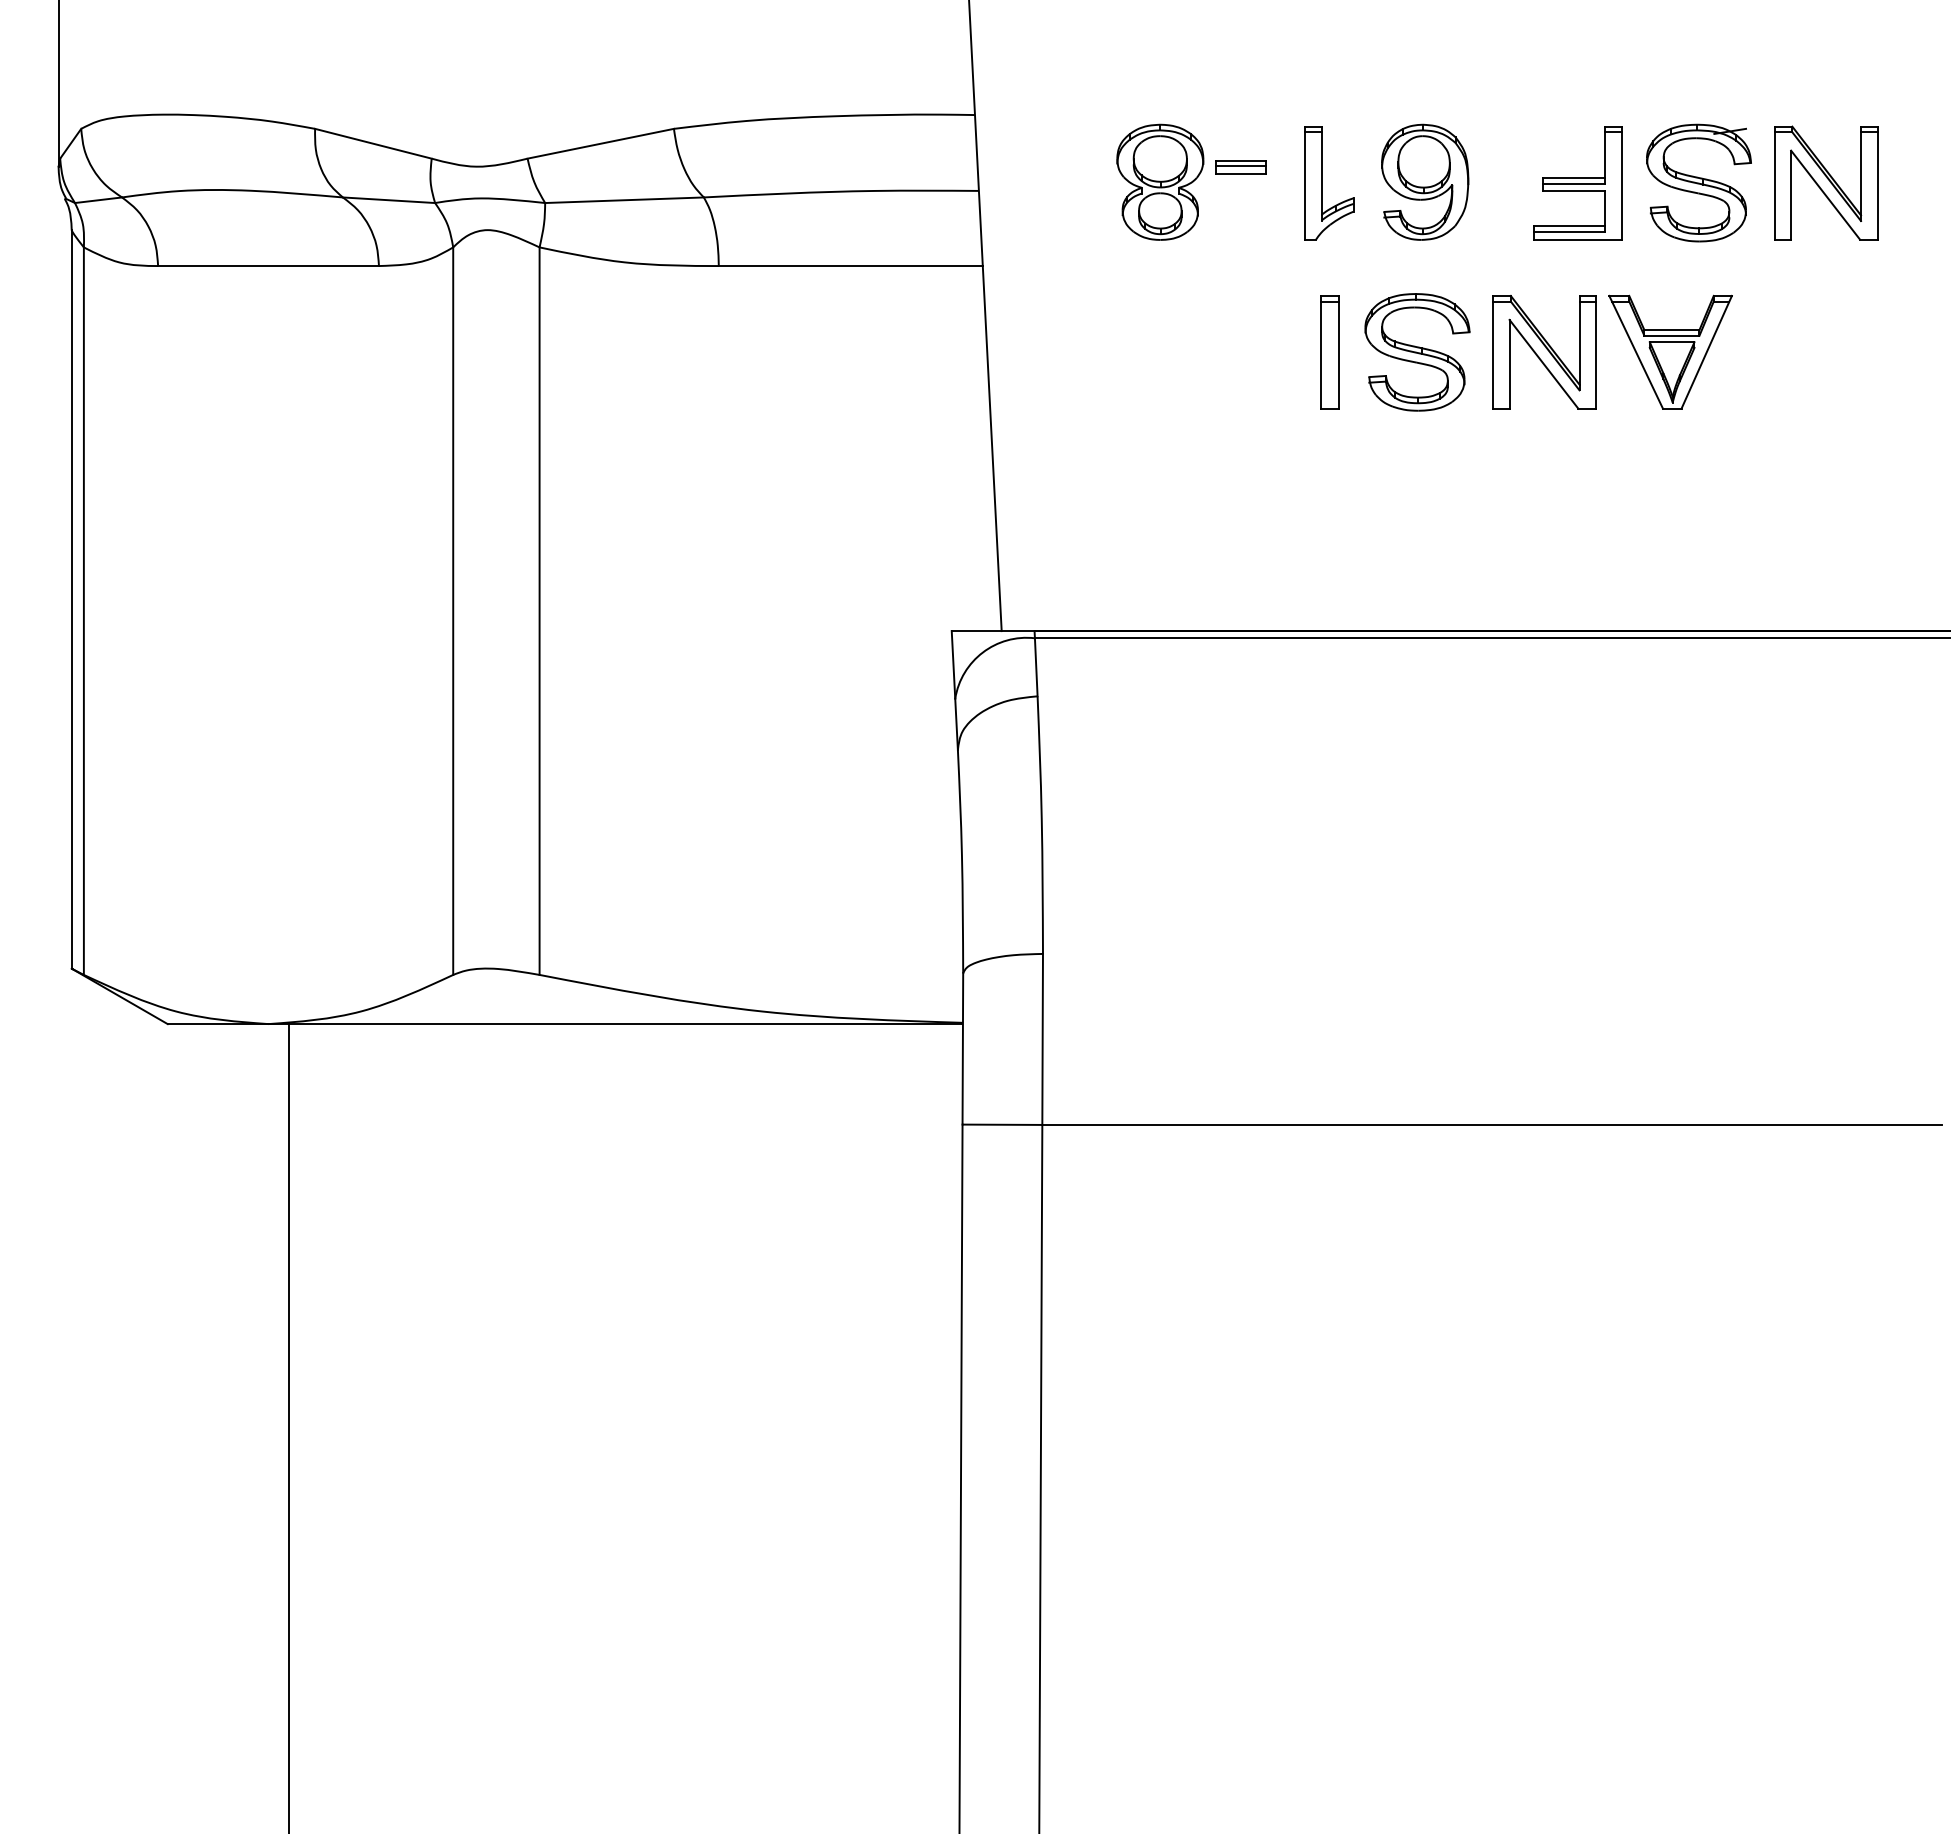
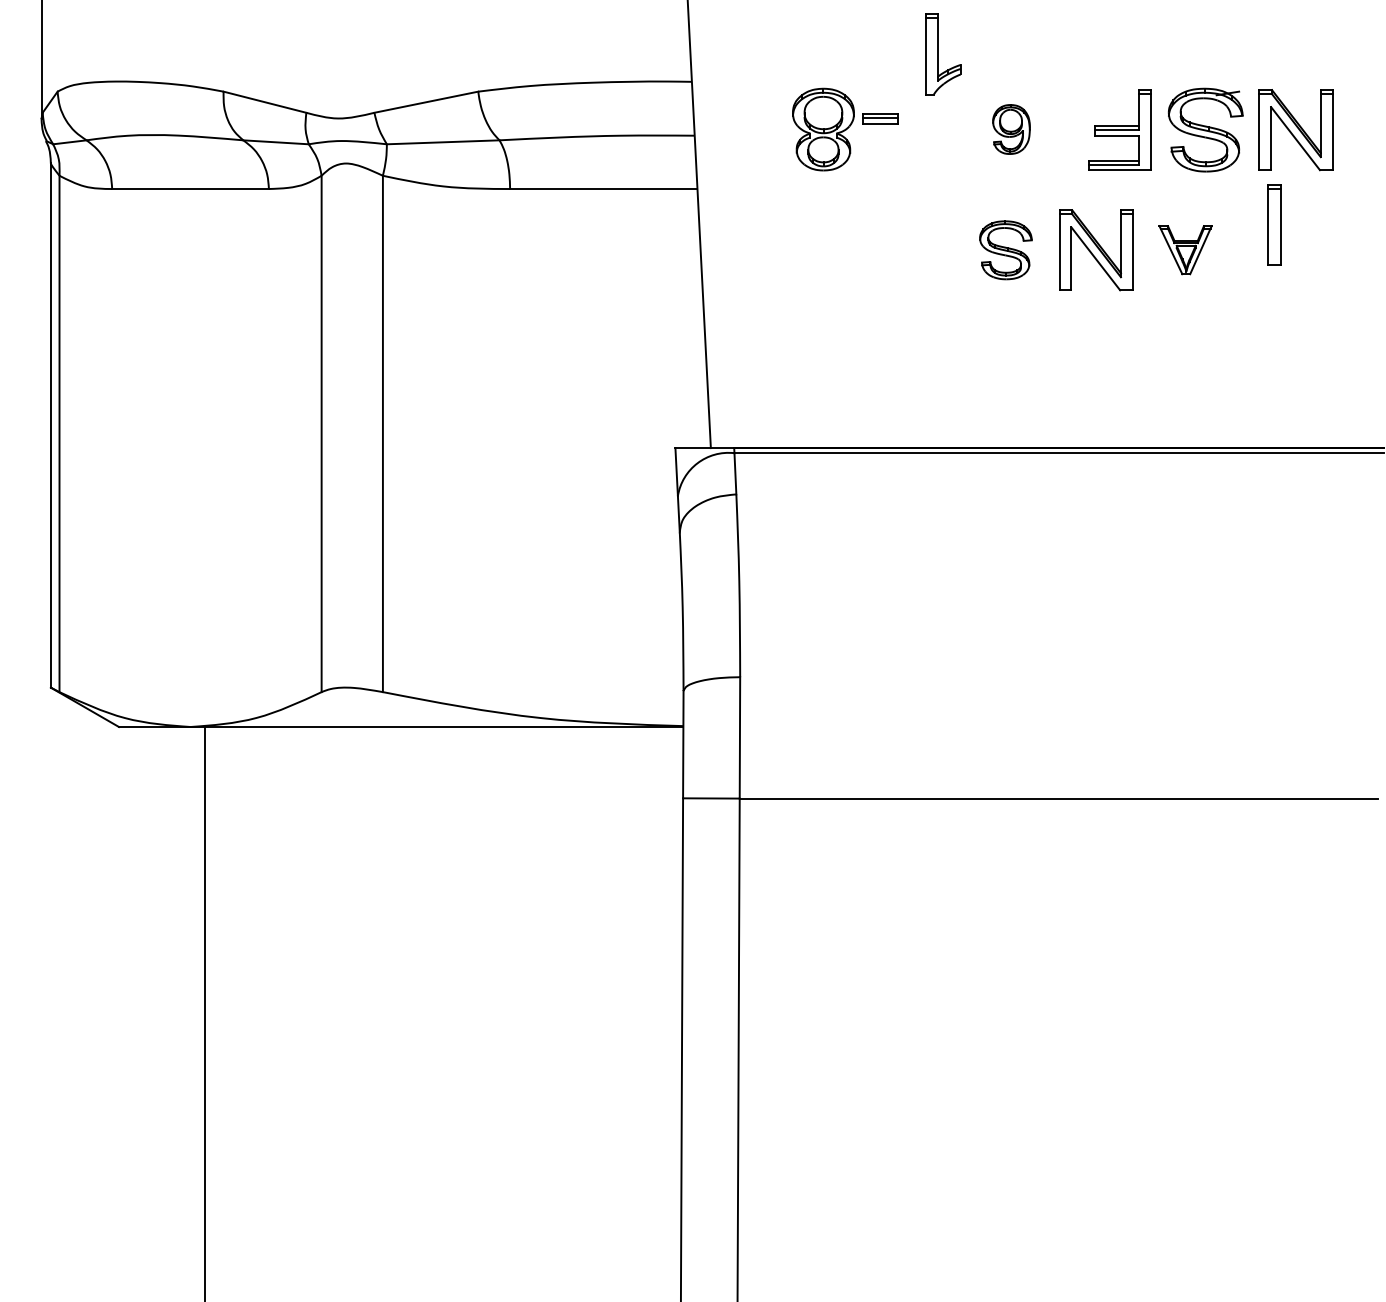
part: (1425, 181) -> (1011, 129), size x0.6
part: (1322, 183) -> (938, 54), moved
part: (1670, 351) -> (1185, 249), size x0.6
part: (1329, 352) -> (1274, 224), moved
part: (1417, 352) -> (1005, 250), size x0.7

